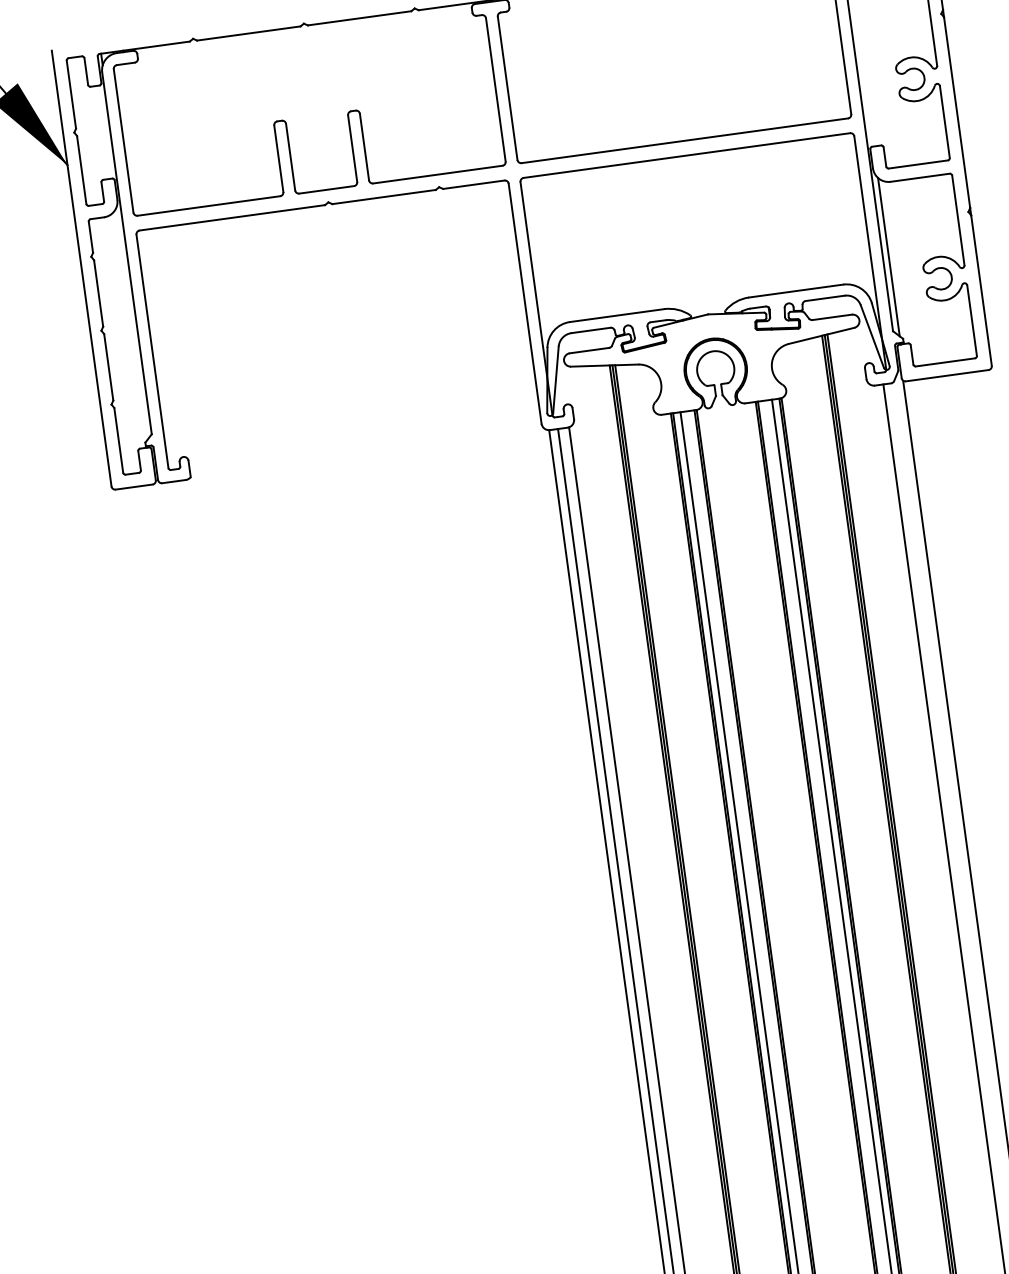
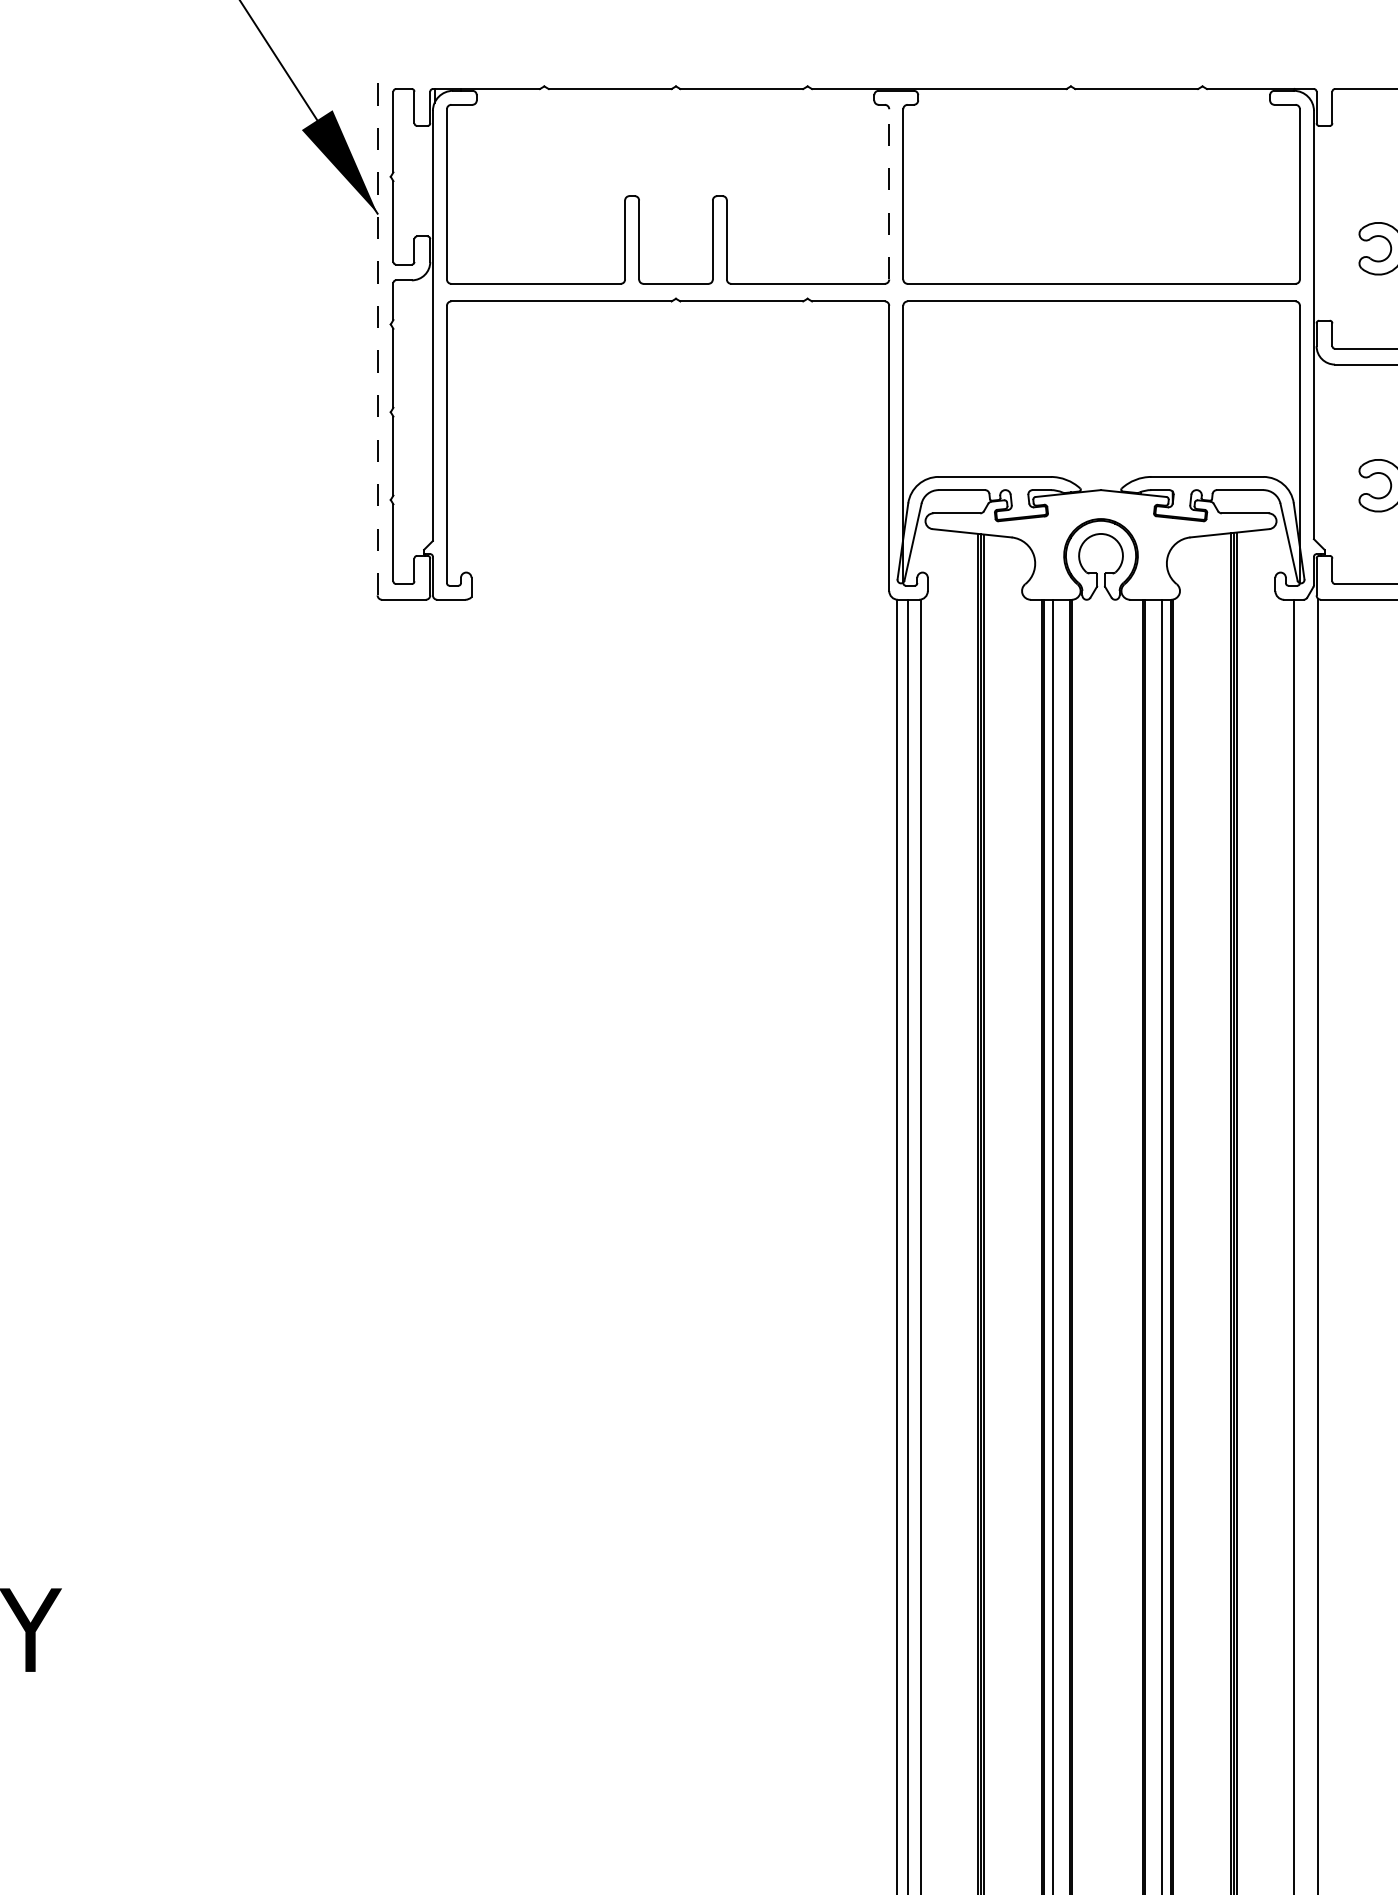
line: (495, 89) -> (889, 193), solid -> dashed
line: (888, 257) -> (1320, 452), removed
line: (81, 268) -> (377, 336), solid -> dashed

